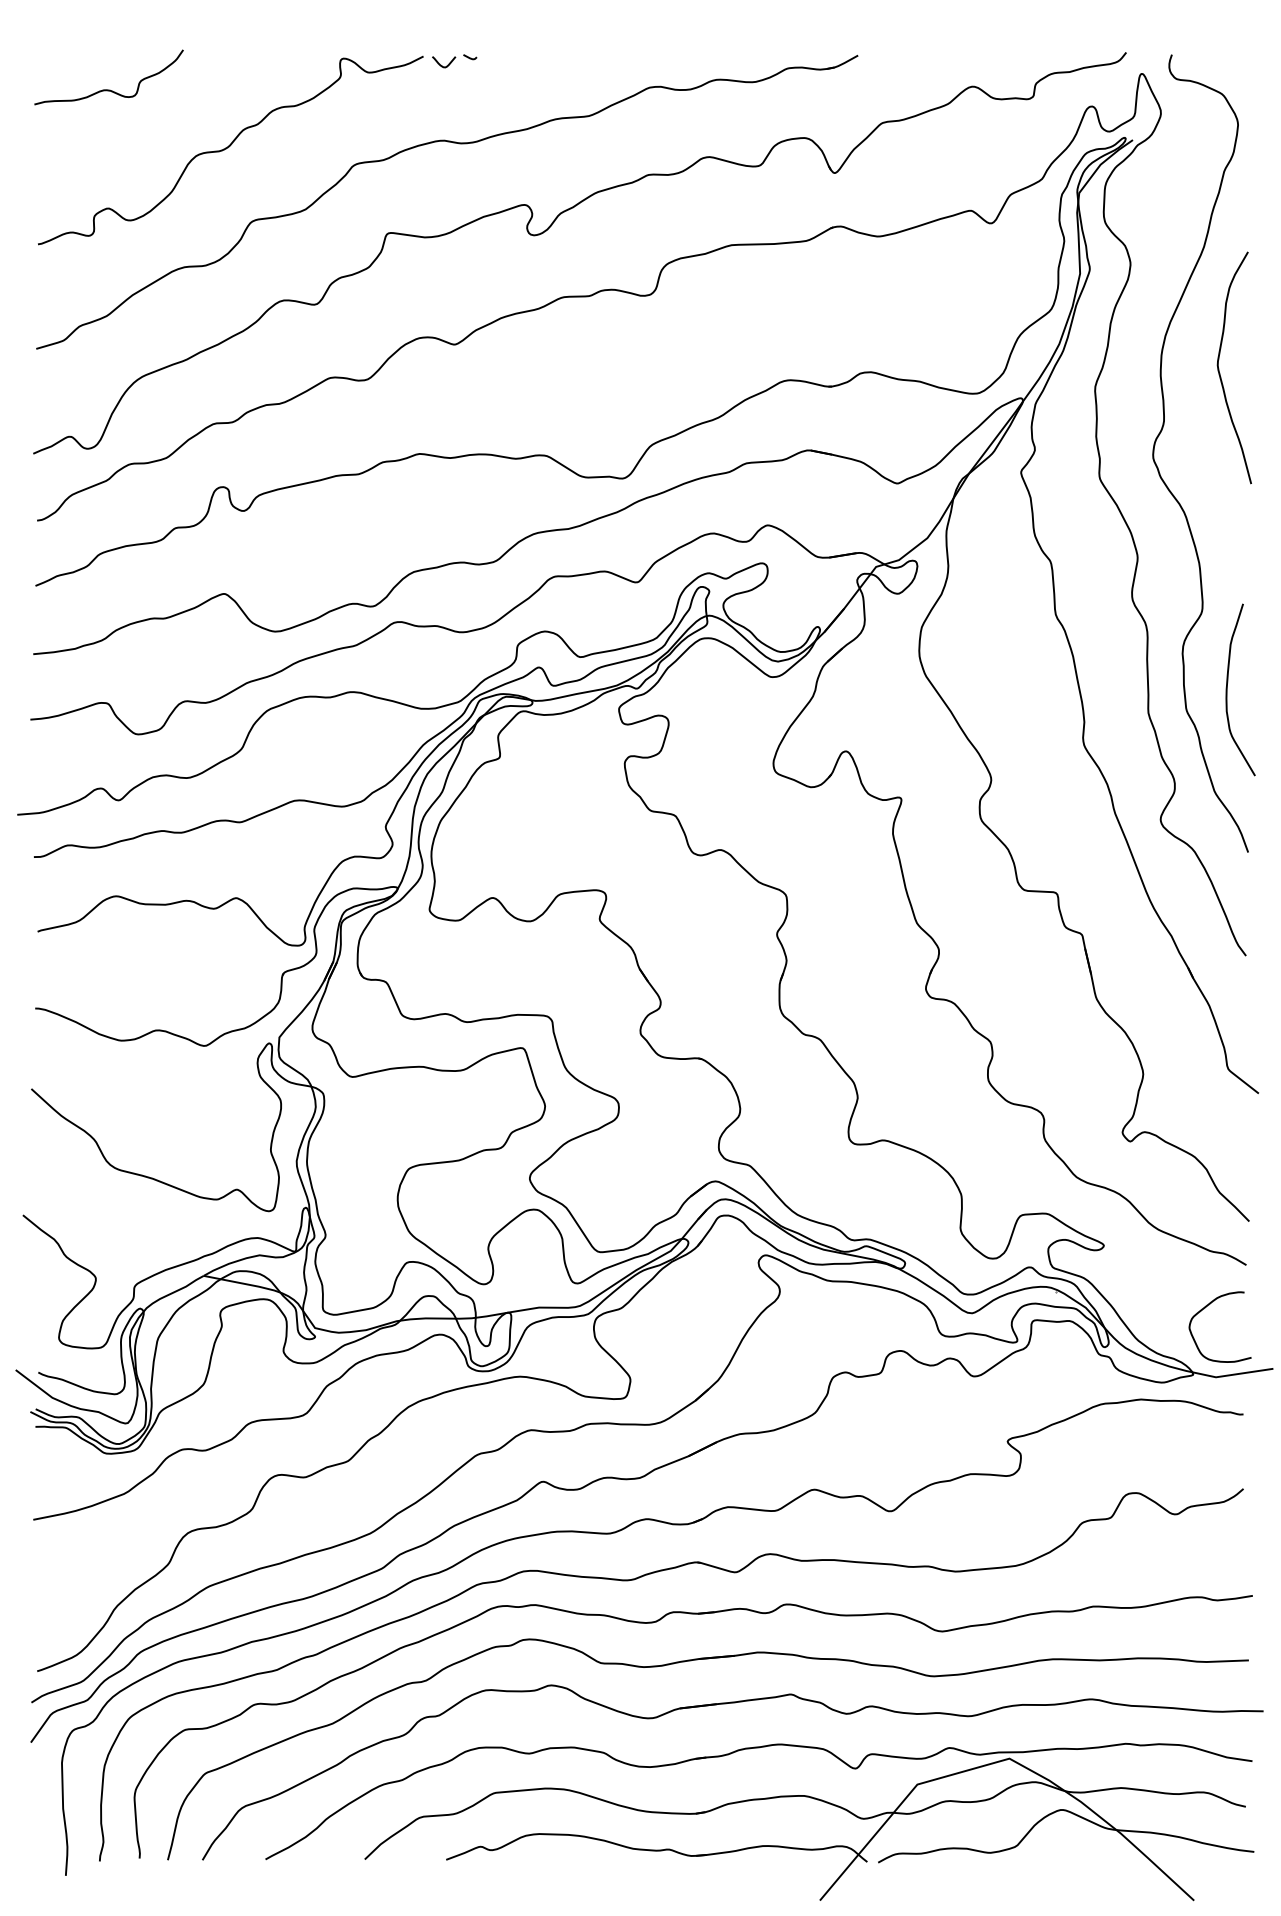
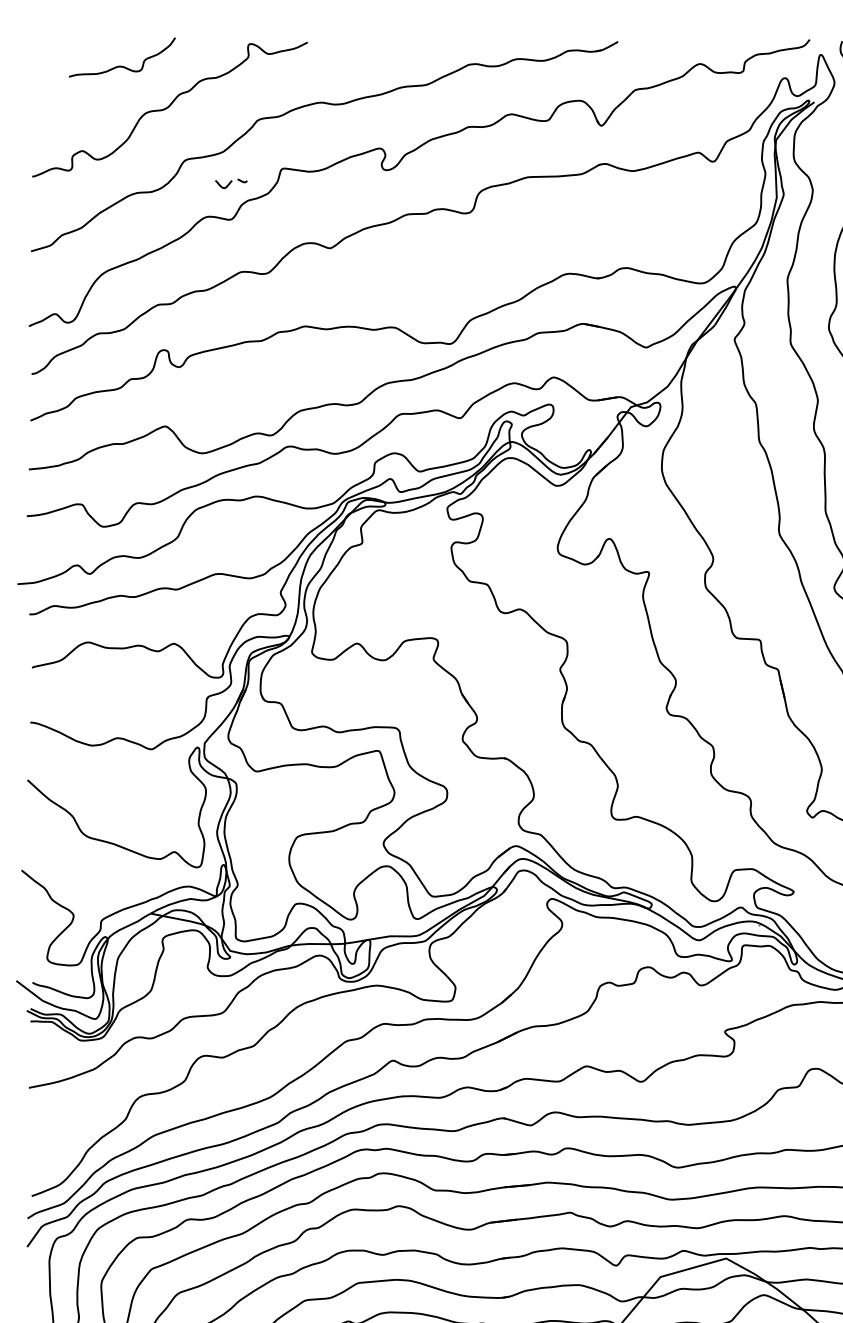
part: (454, 61) -> (231, 183), moved
curve: (108, 89) -> (121, 66), moved

